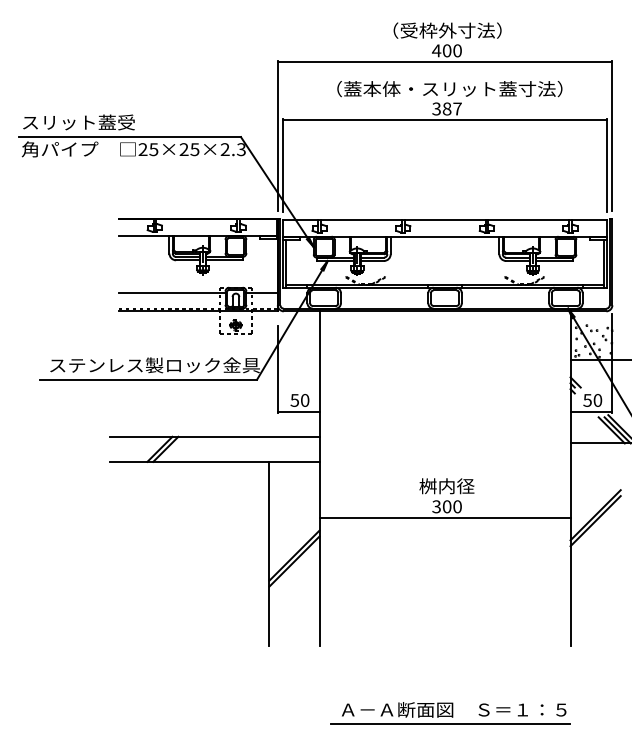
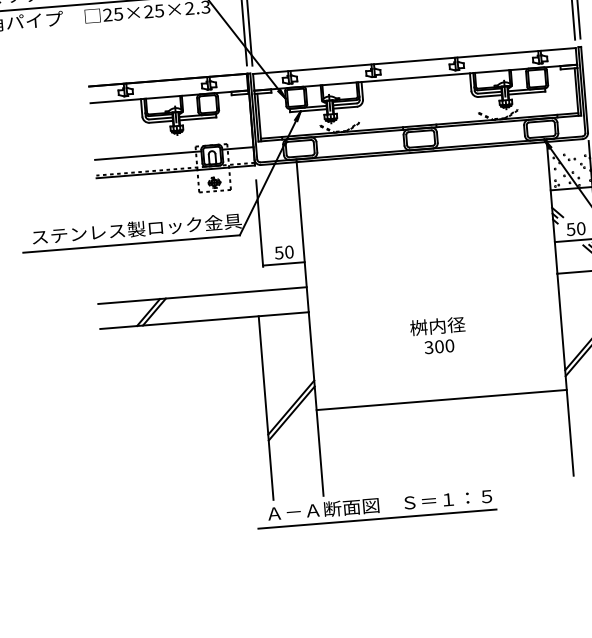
line: (444, 518) -> (441, 400), moved
part: (450, 713) -> (376, 509), moved

